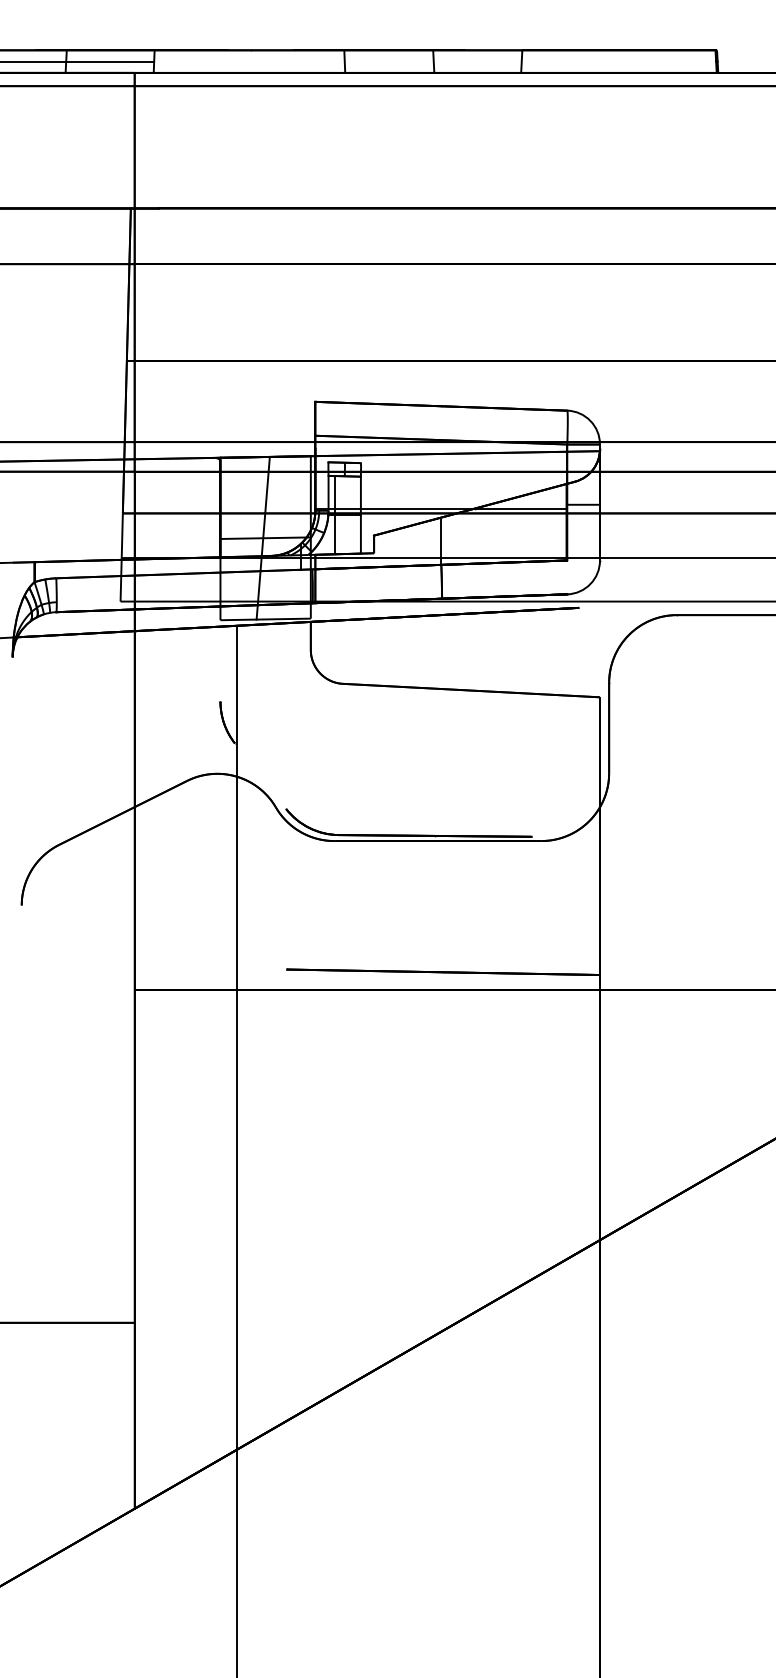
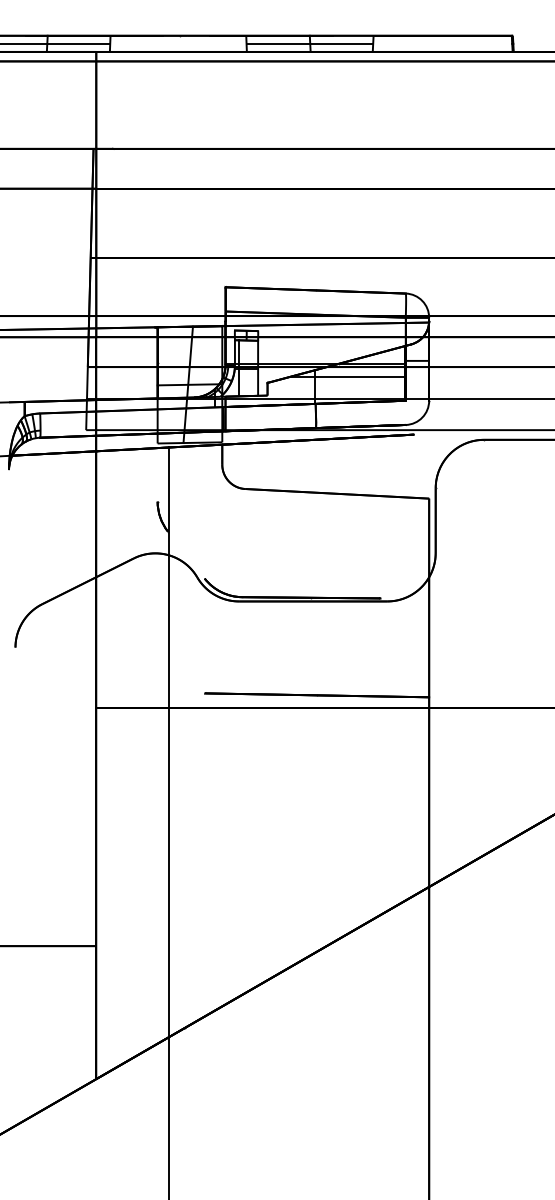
line: (432, 61) -> (309, 43), added
line: (486, 526) -> (347, 376), added

